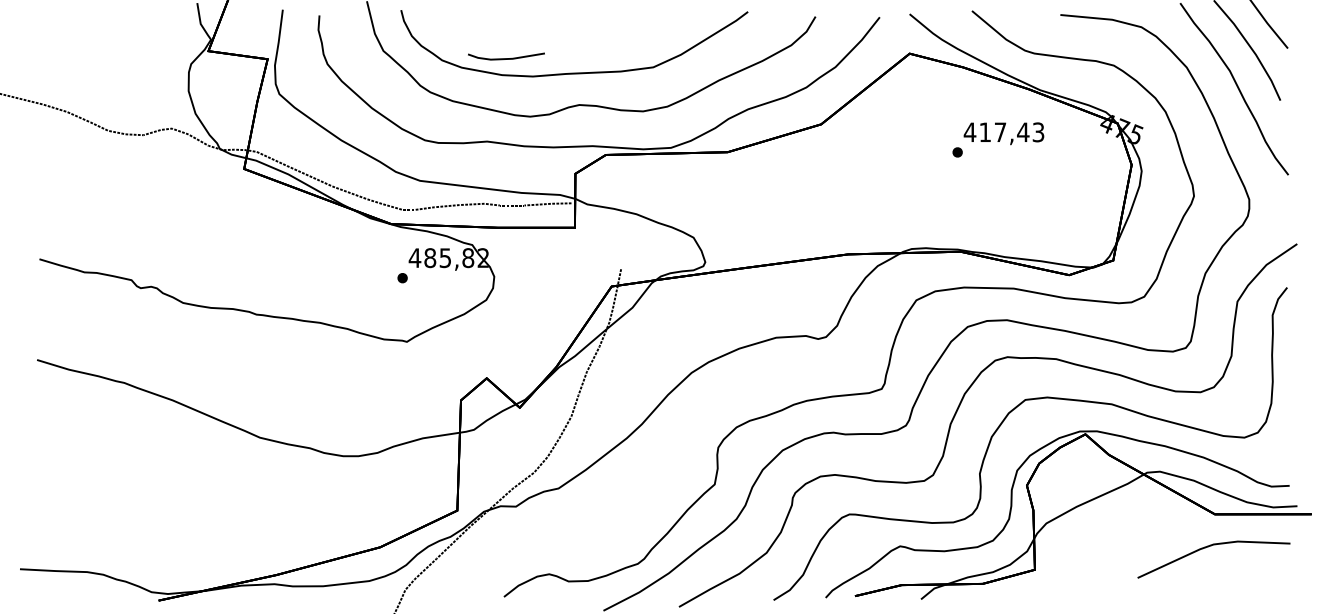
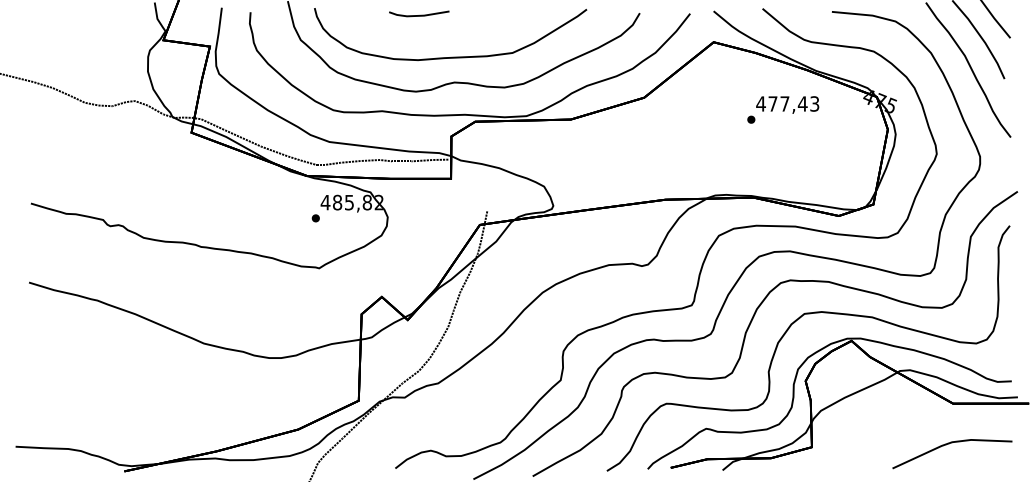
line: (506, 58) -> (419, 15), moved
text: (984, 131) -> (772, 103), 417,43 -> 477,43
line: (1208, 547) -> (948, 444), moved

